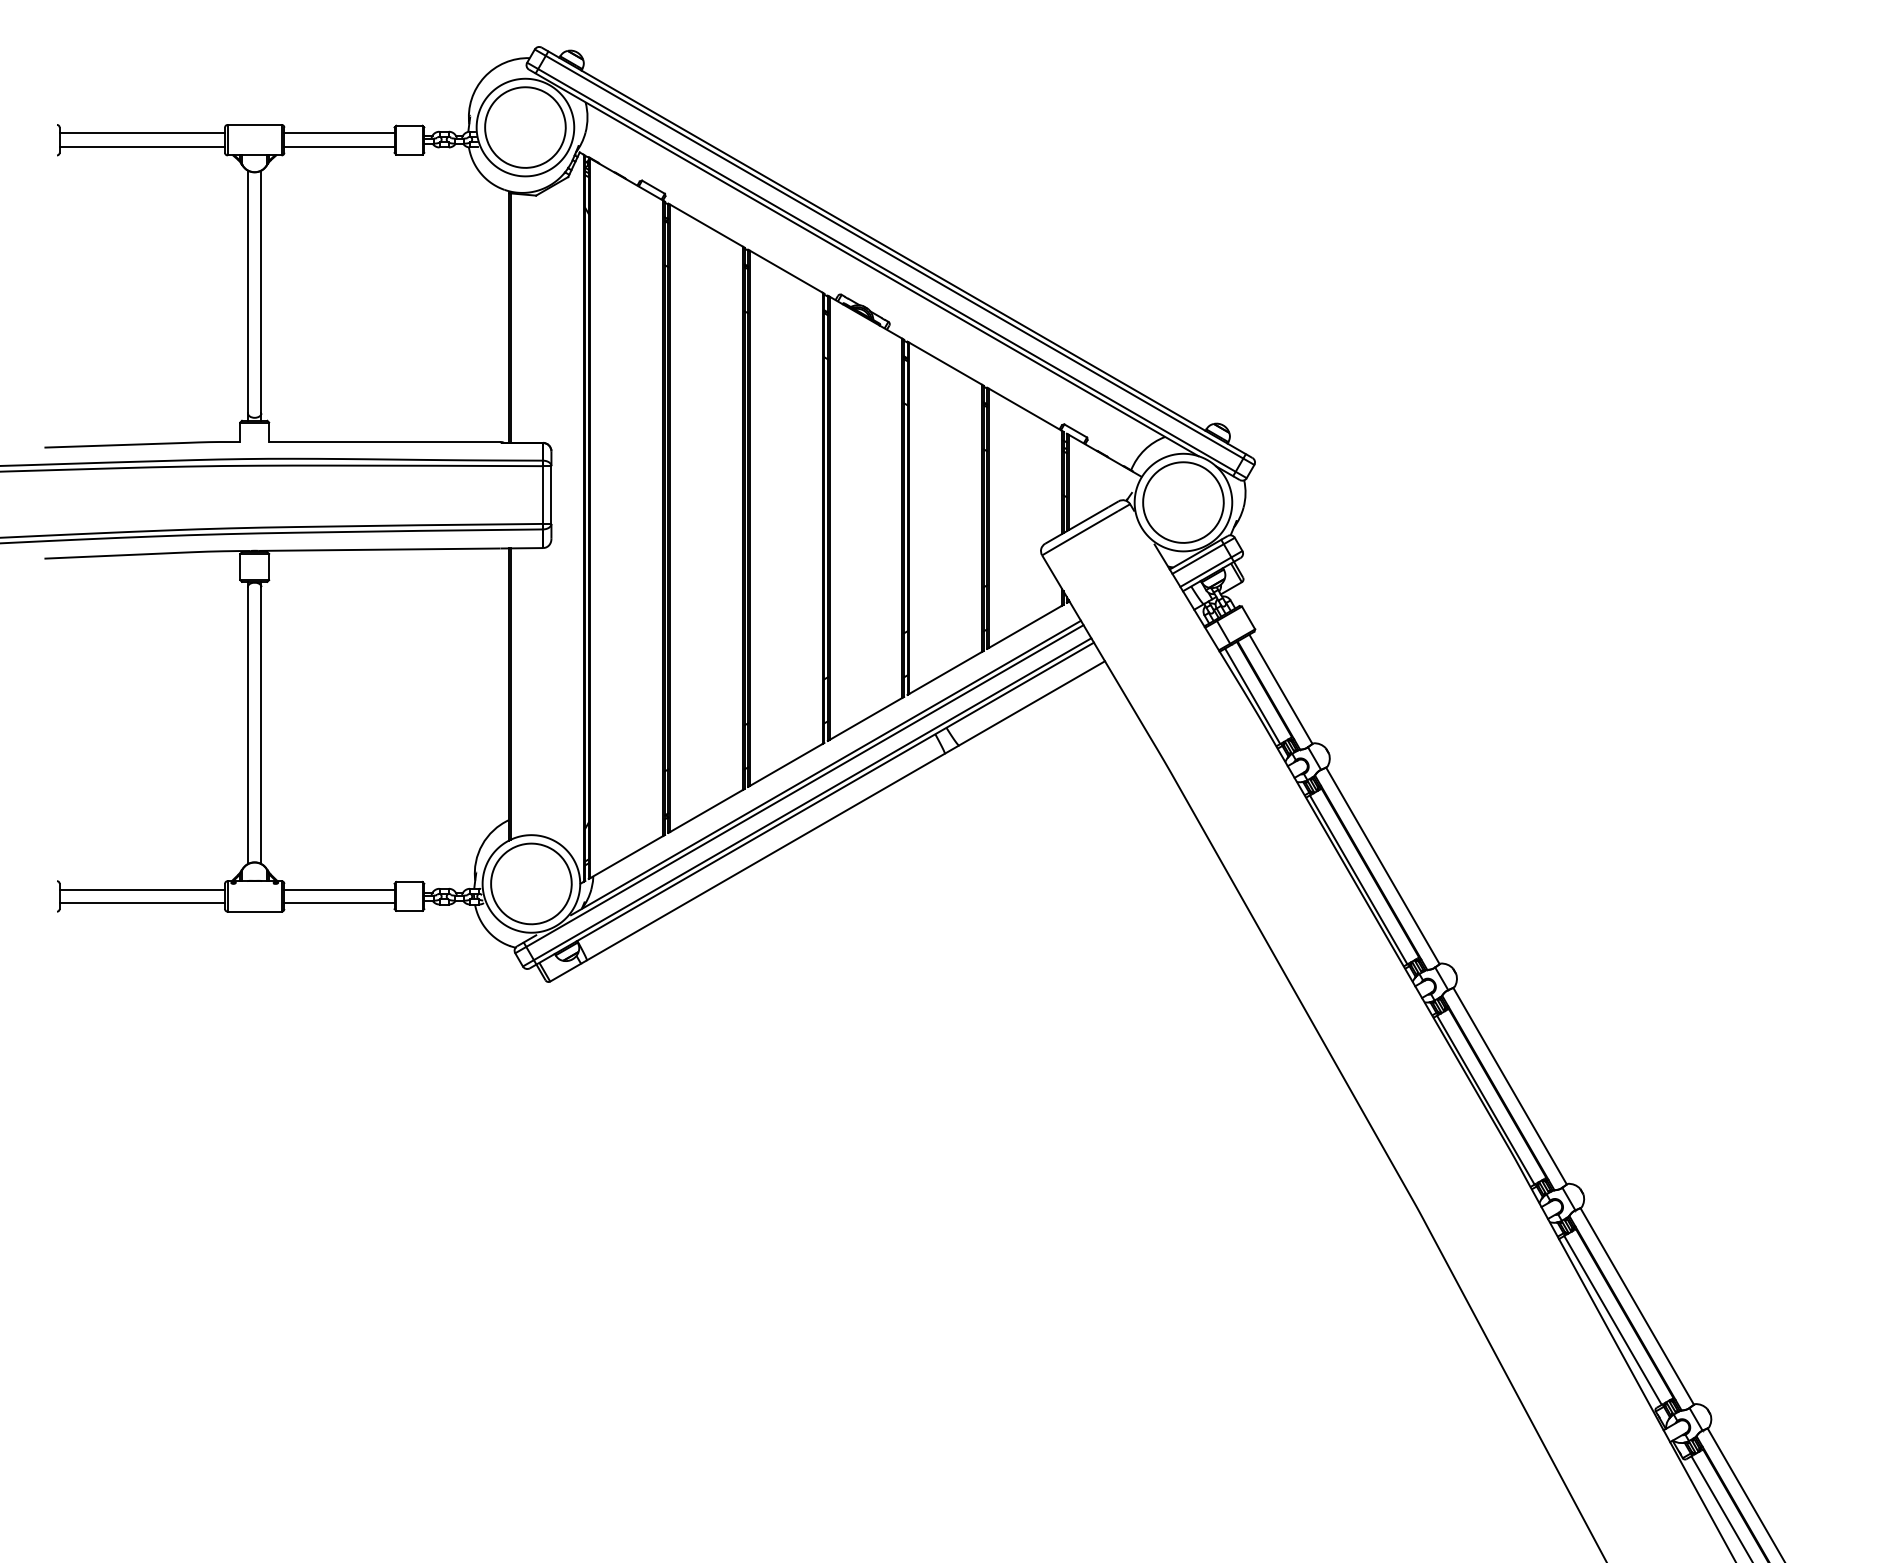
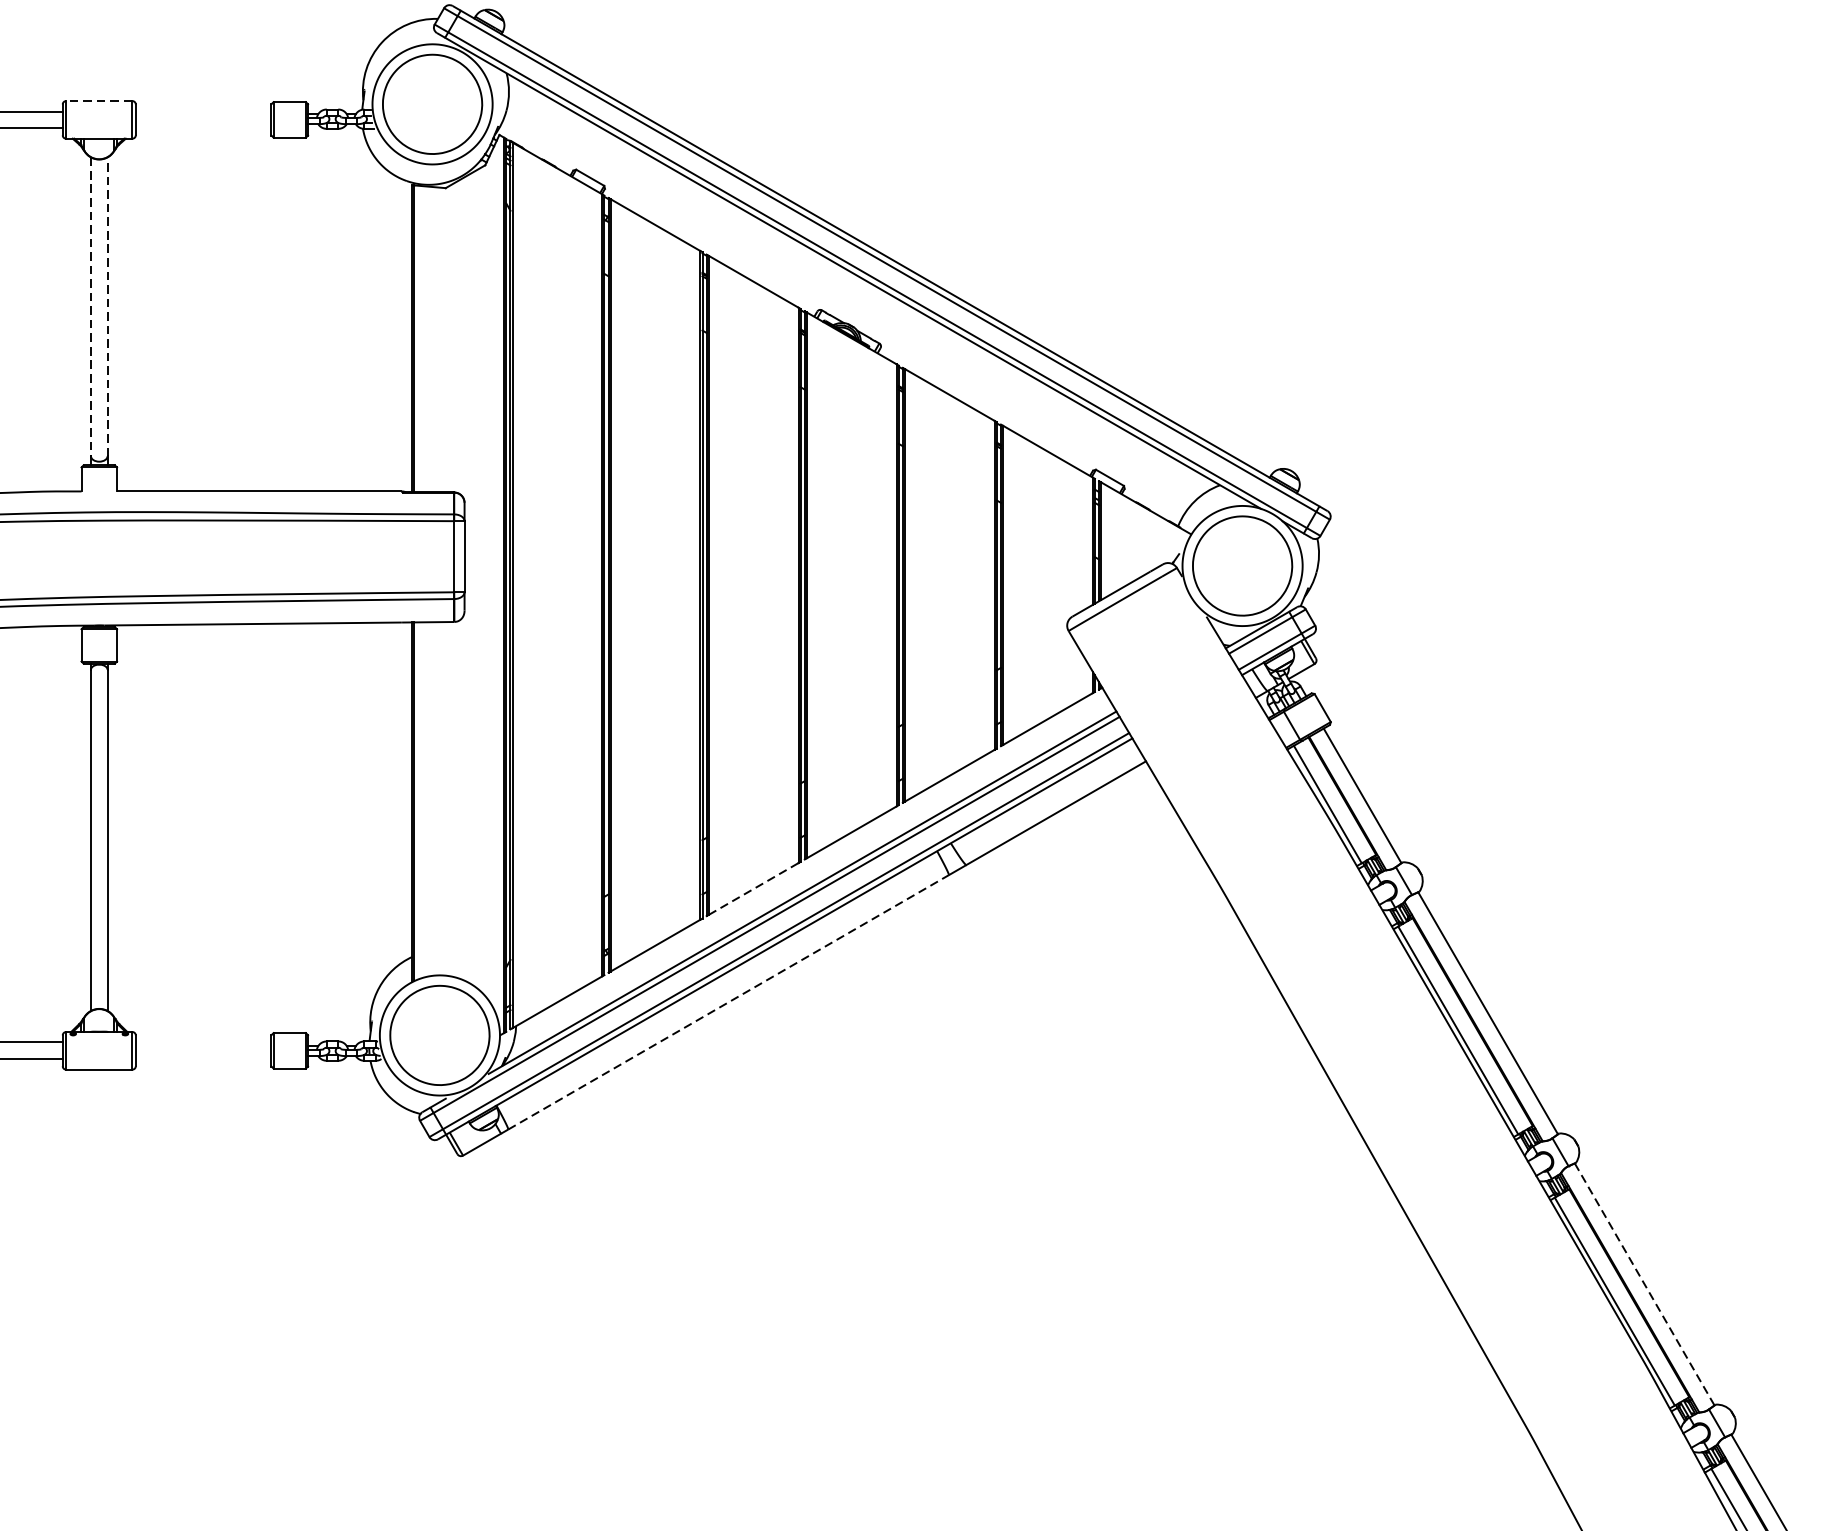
line: (254, 124) -> (99, 100), solid -> dashed
line: (339, 133) -> (203, 111), removed
line: (339, 146) -> (203, 127), removed
line: (261, 291) -> (107, 306), solid -> dashed
line: (247, 292) -> (90, 307), solid -> dashed
line: (786, 764) -> (753, 888), solid -> dashed
line: (765, 857) -> (728, 1002), solid -> dashed
line: (339, 889) -> (203, 1042), removed
line: (339, 903) -> (203, 1059), removed
line: (1509, 1085) -> (1643, 1283), solid -> dashed

